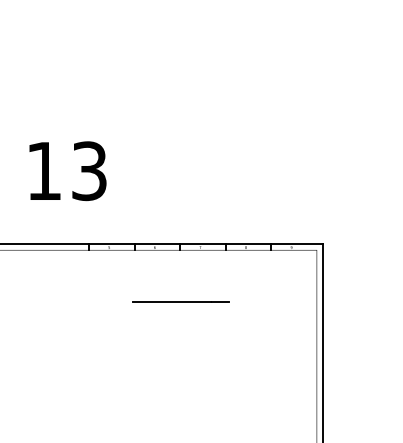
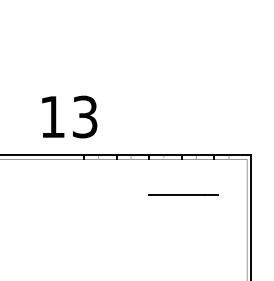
text: (67, 171) -> (69, 117), moved
line: (180, 301) -> (183, 195), moved

